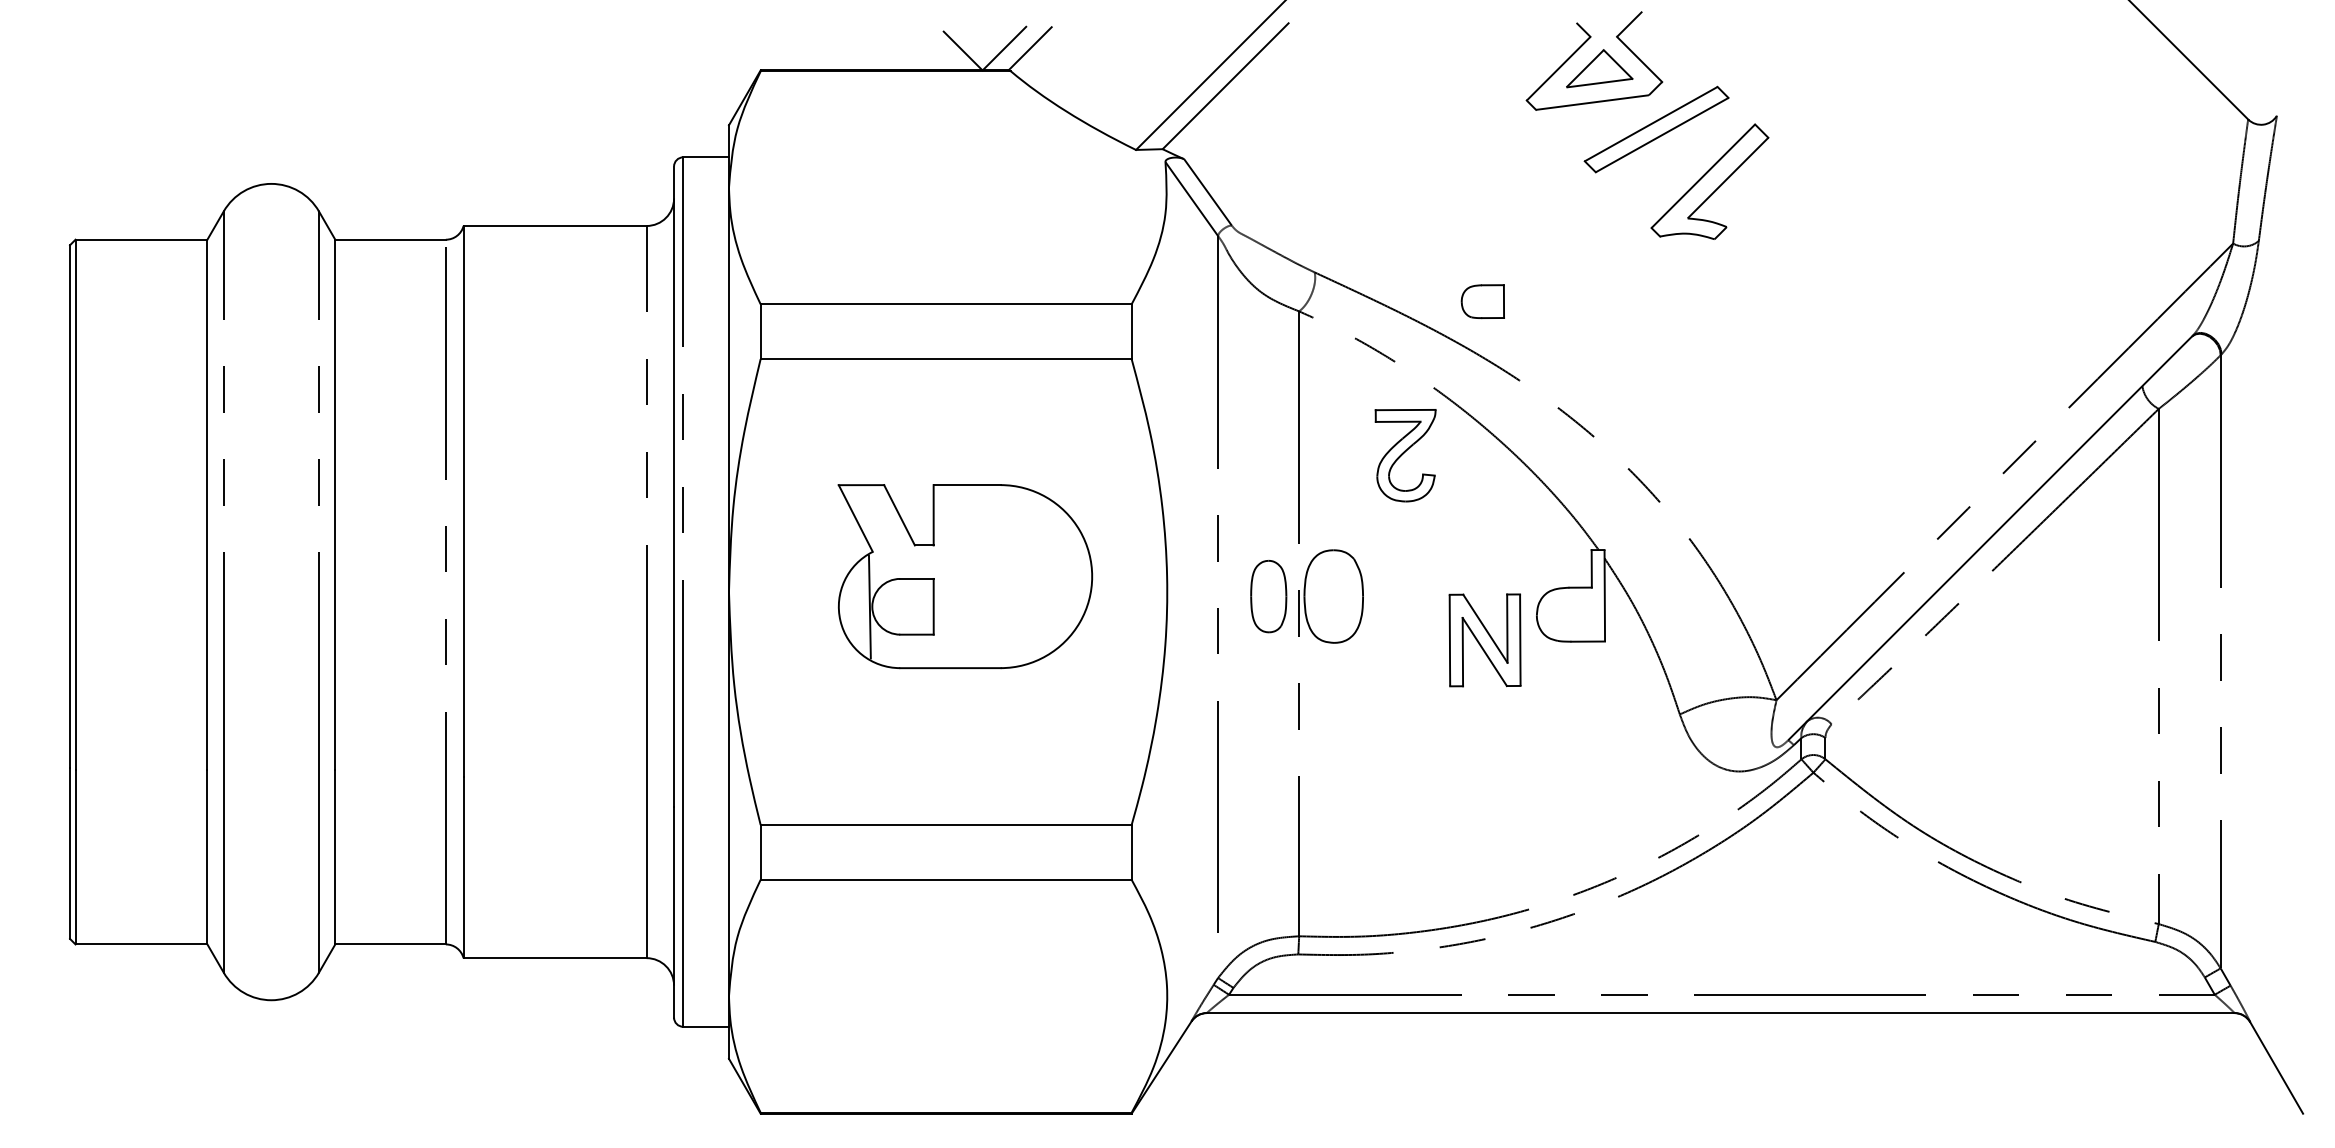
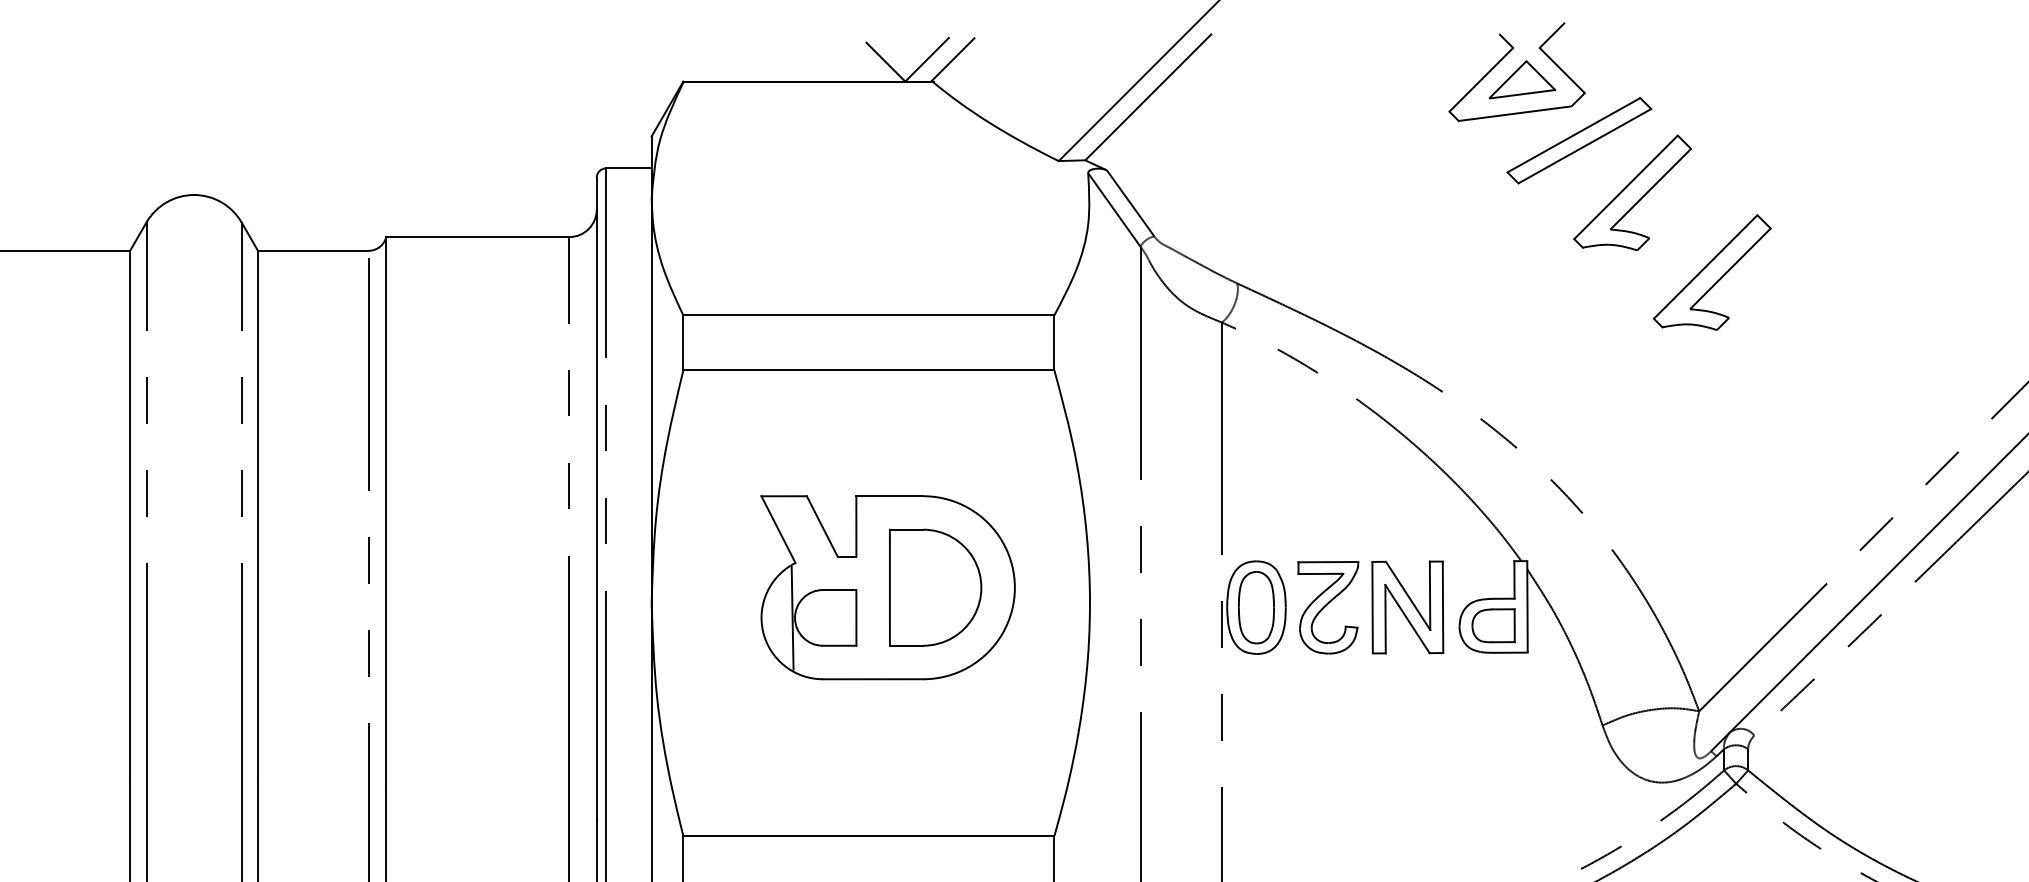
part: (1789, 261) -> (1712, 272), added
part: (1482, 301) -> (1493, 625), moved
part: (1405, 455) -> (1328, 607), moved
part: (1012, 576) -> (935, 587), added
part: (1268, 596) -> (1256, 607), moved
part: (1484, 640) -> (1407, 607), moved

